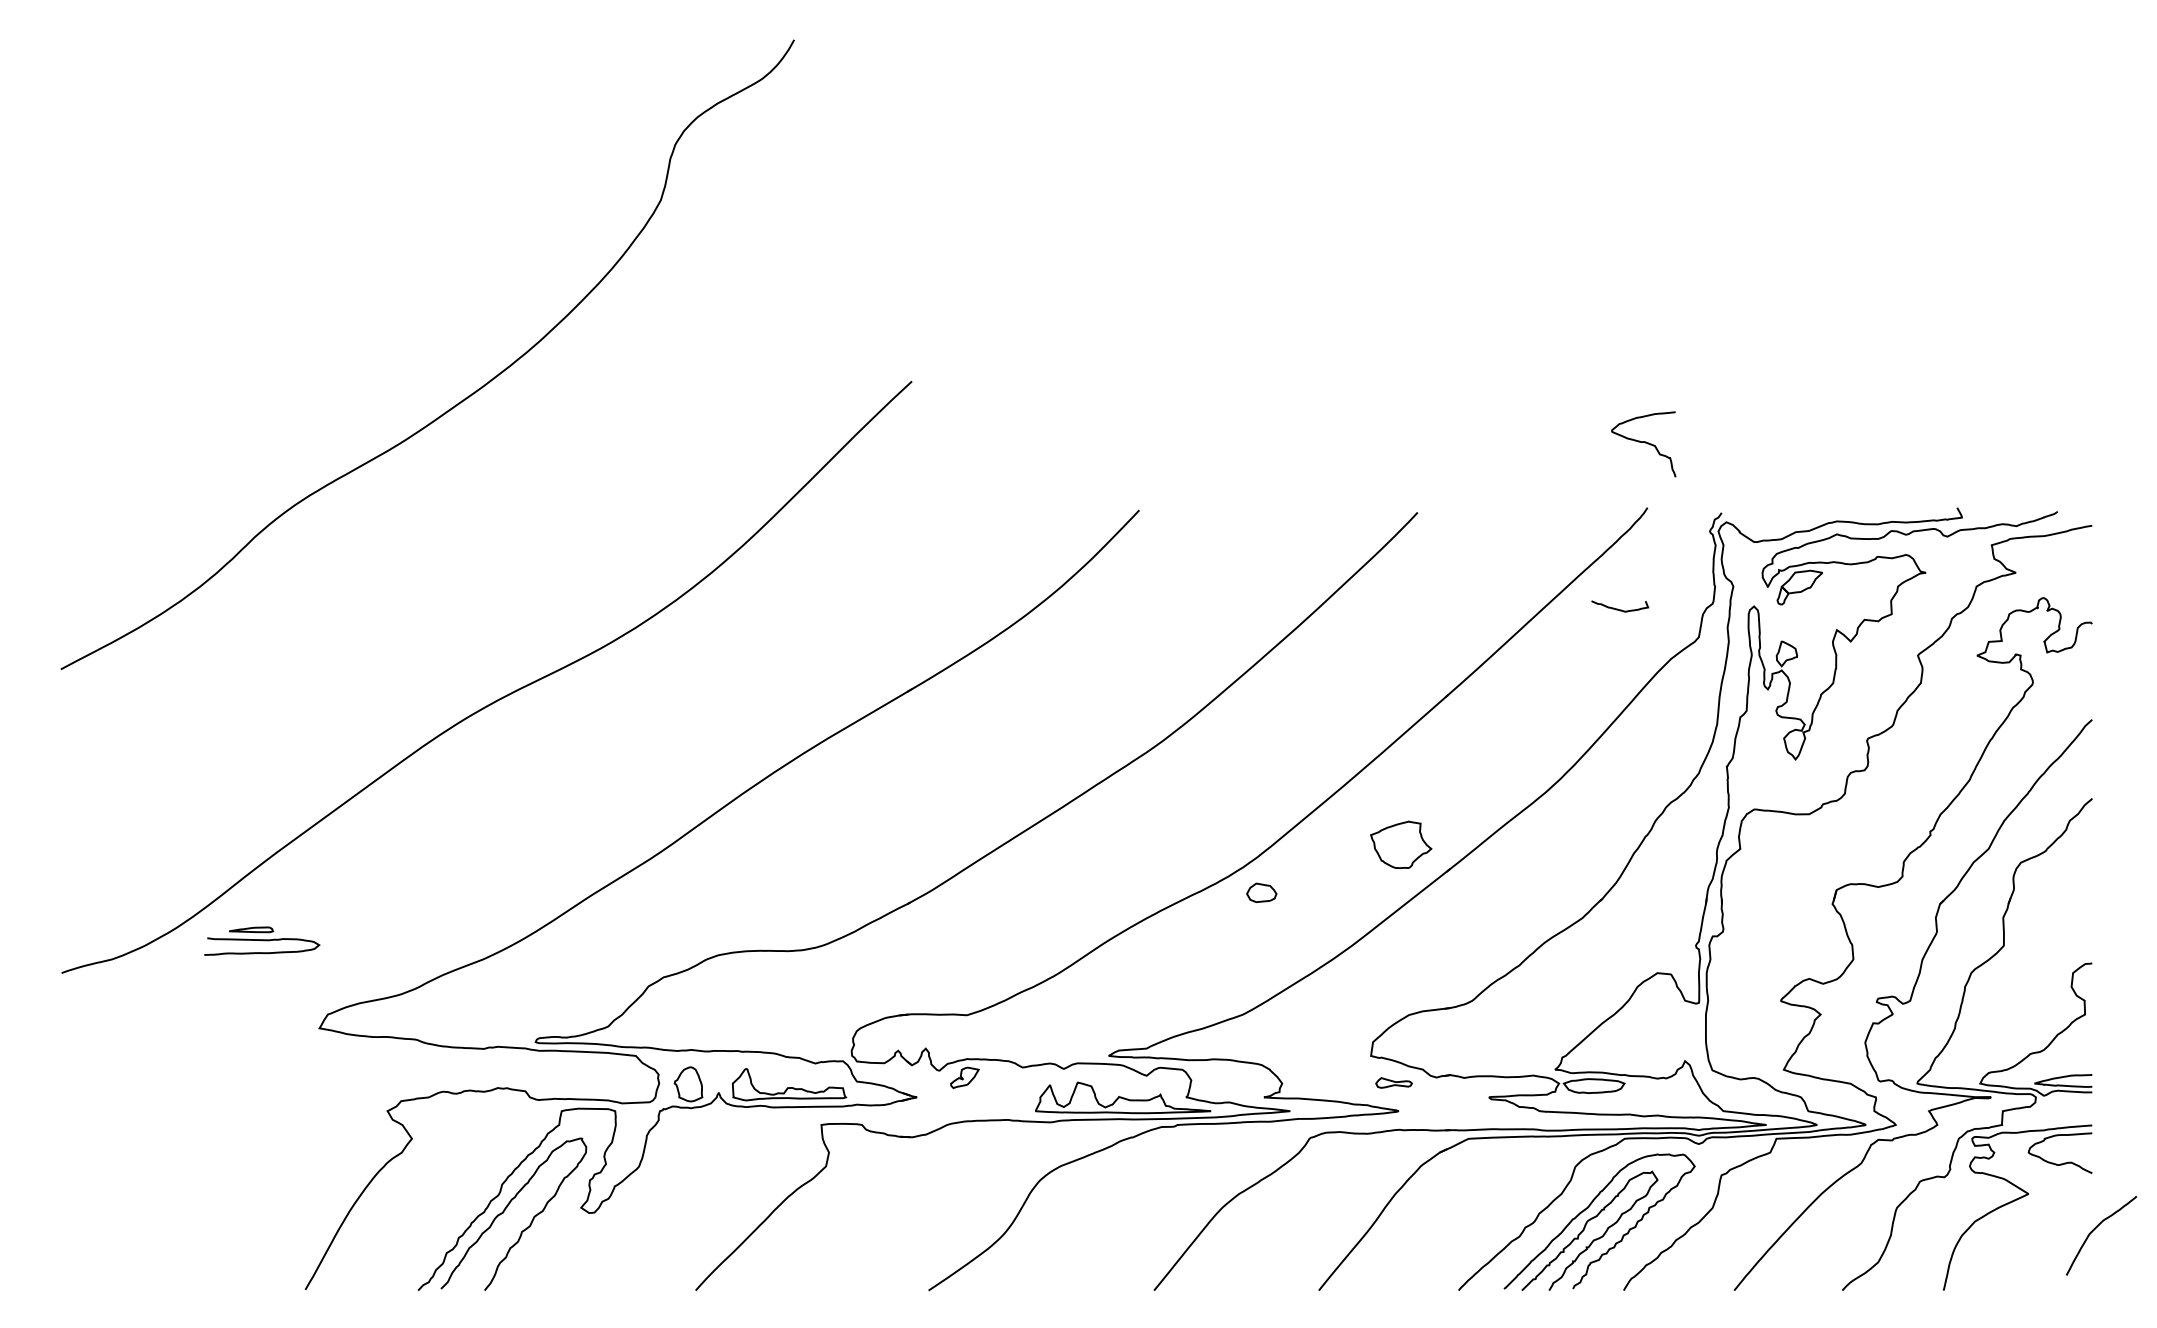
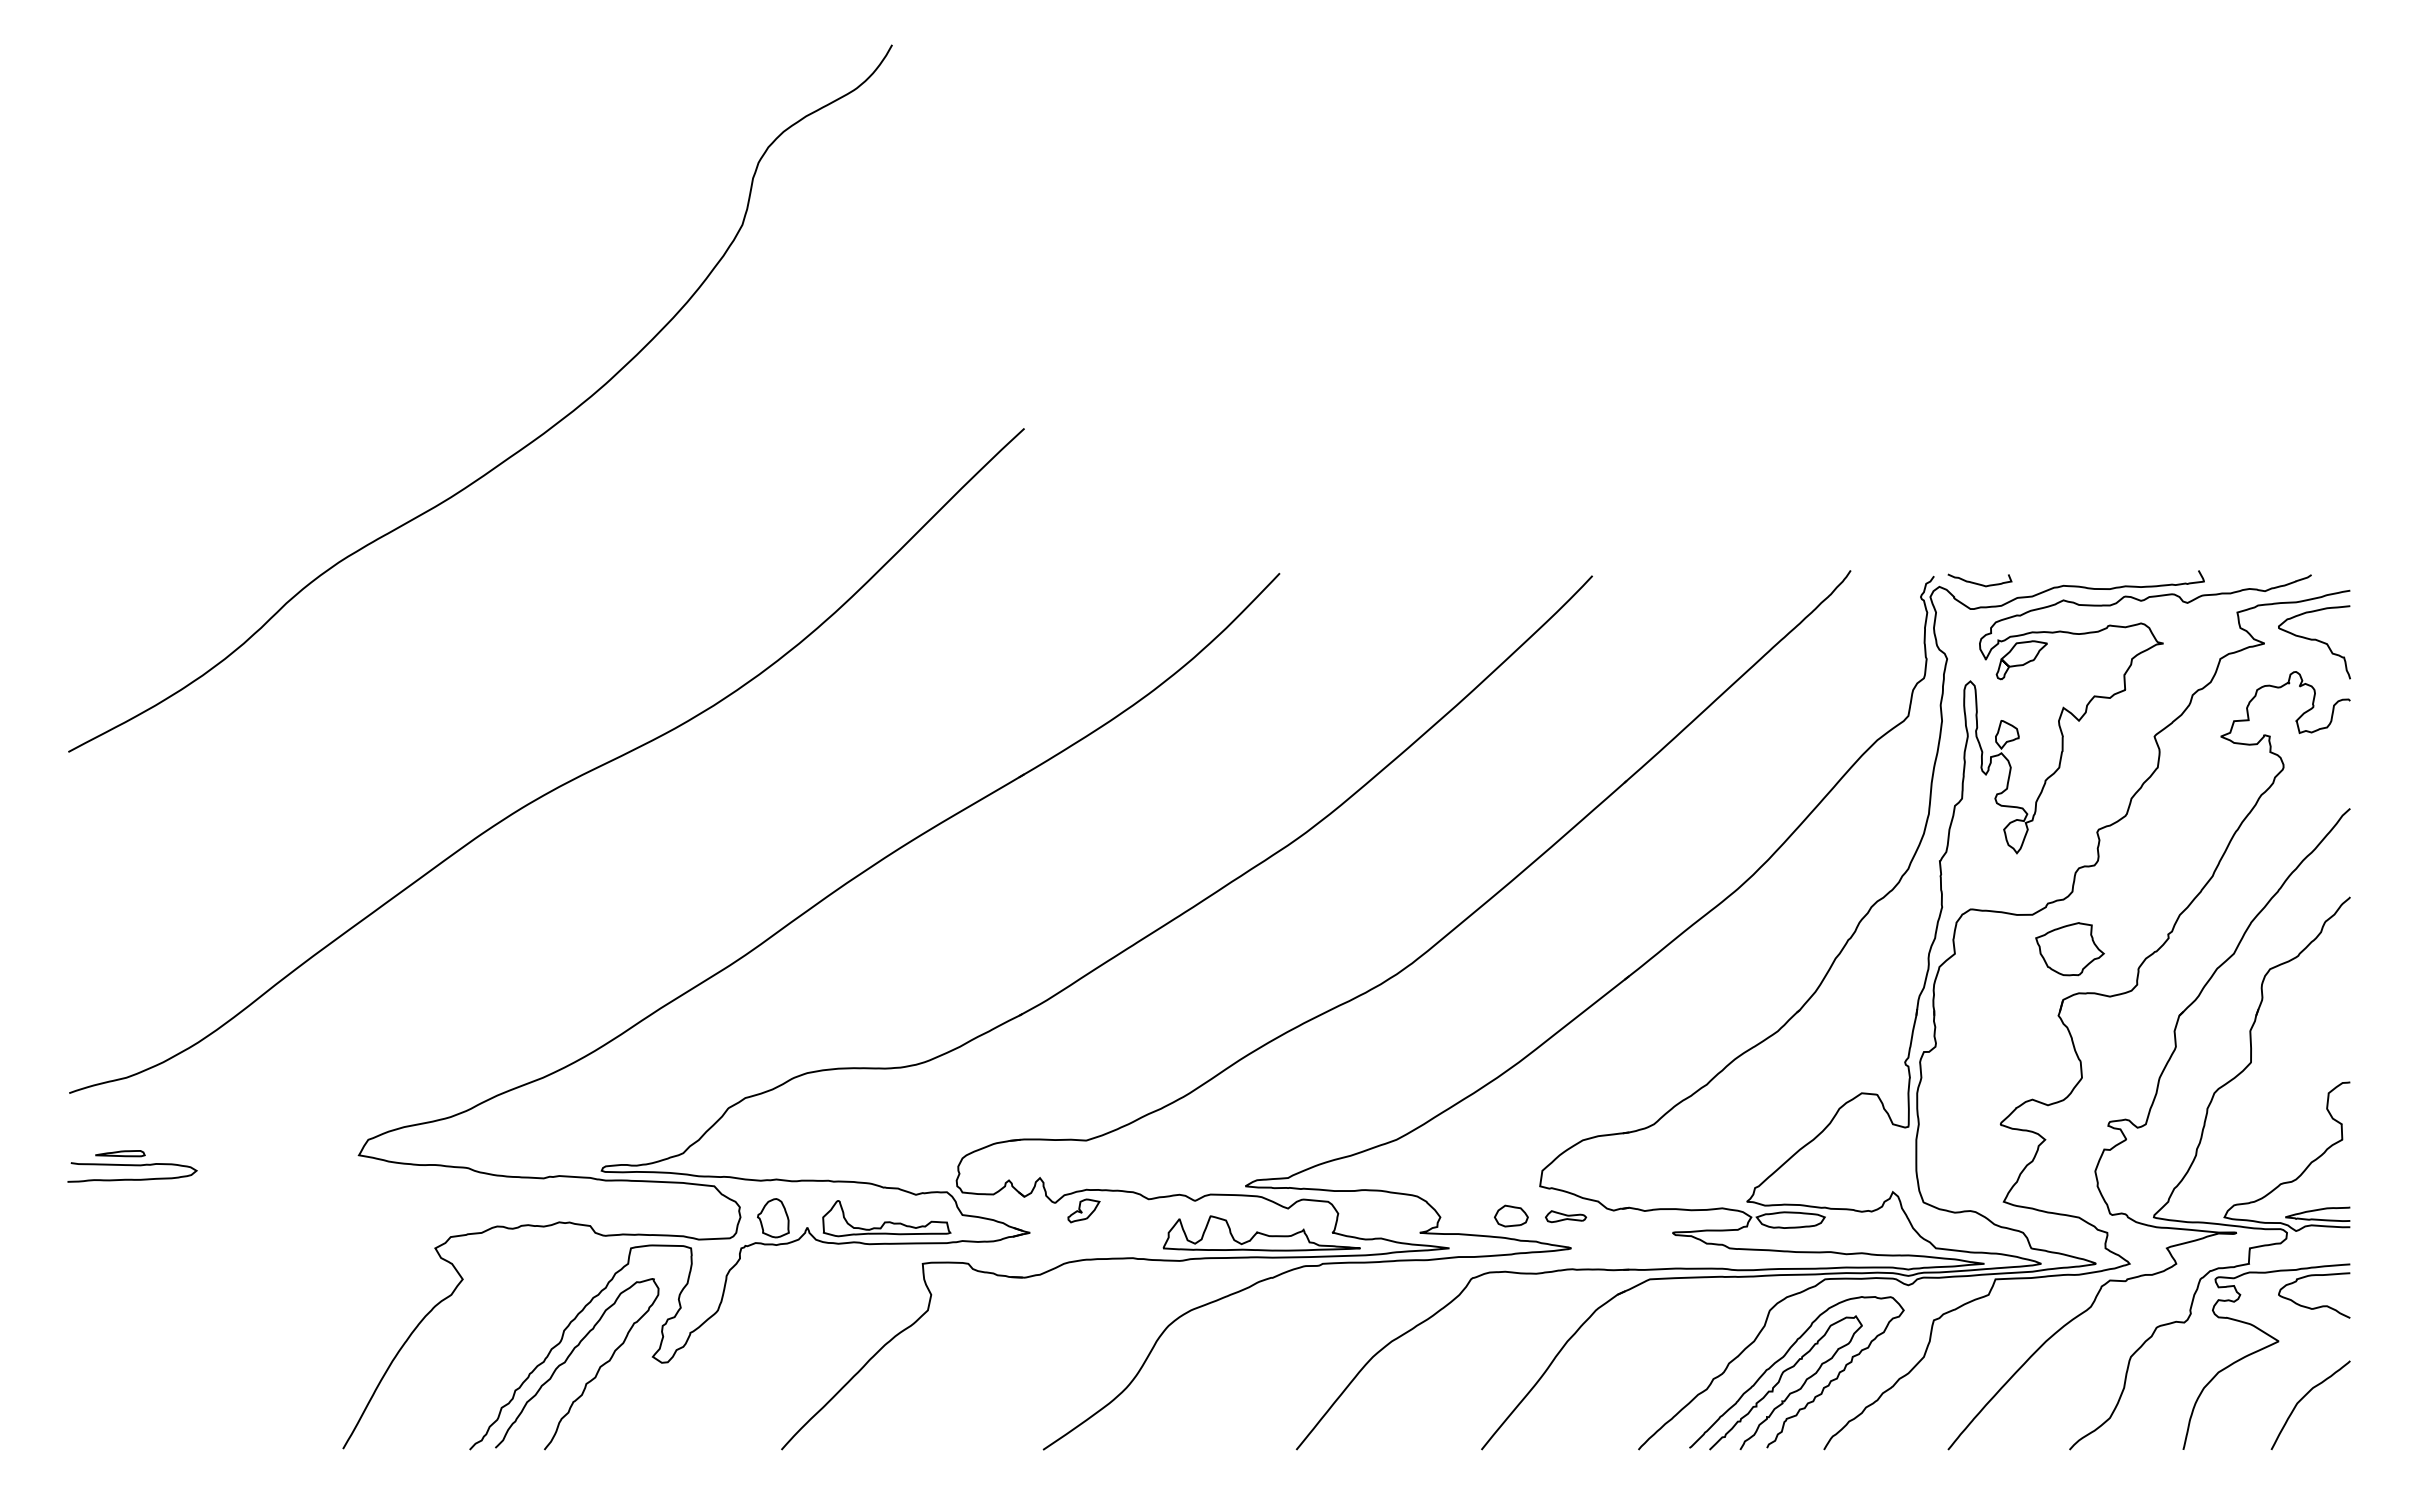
curve: (1643, 442) -> (2314, 640), moved
curve: (1619, 609) -> (1979, 583), moved
part: (1400, 845) -> (2069, 949), moved
part: (1261, 892) -> (1511, 1215), moved
part: (262, 941) -> (132, 1166), moved
curve: (2095, 1229) -> (2303, 1398), moved

